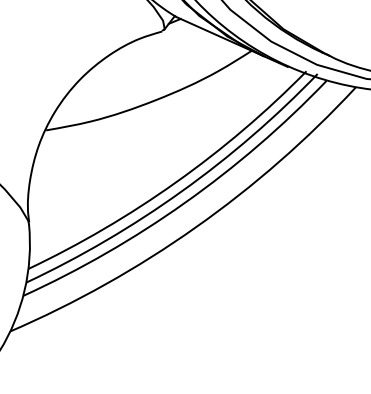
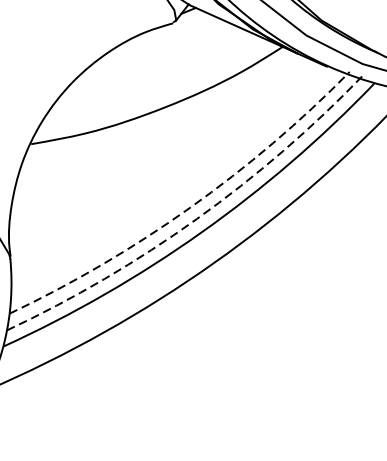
arc: (176, 182) -> (190, 207), solid -> dashed
arc: (181, 191) -> (196, 218), solid -> dashed

